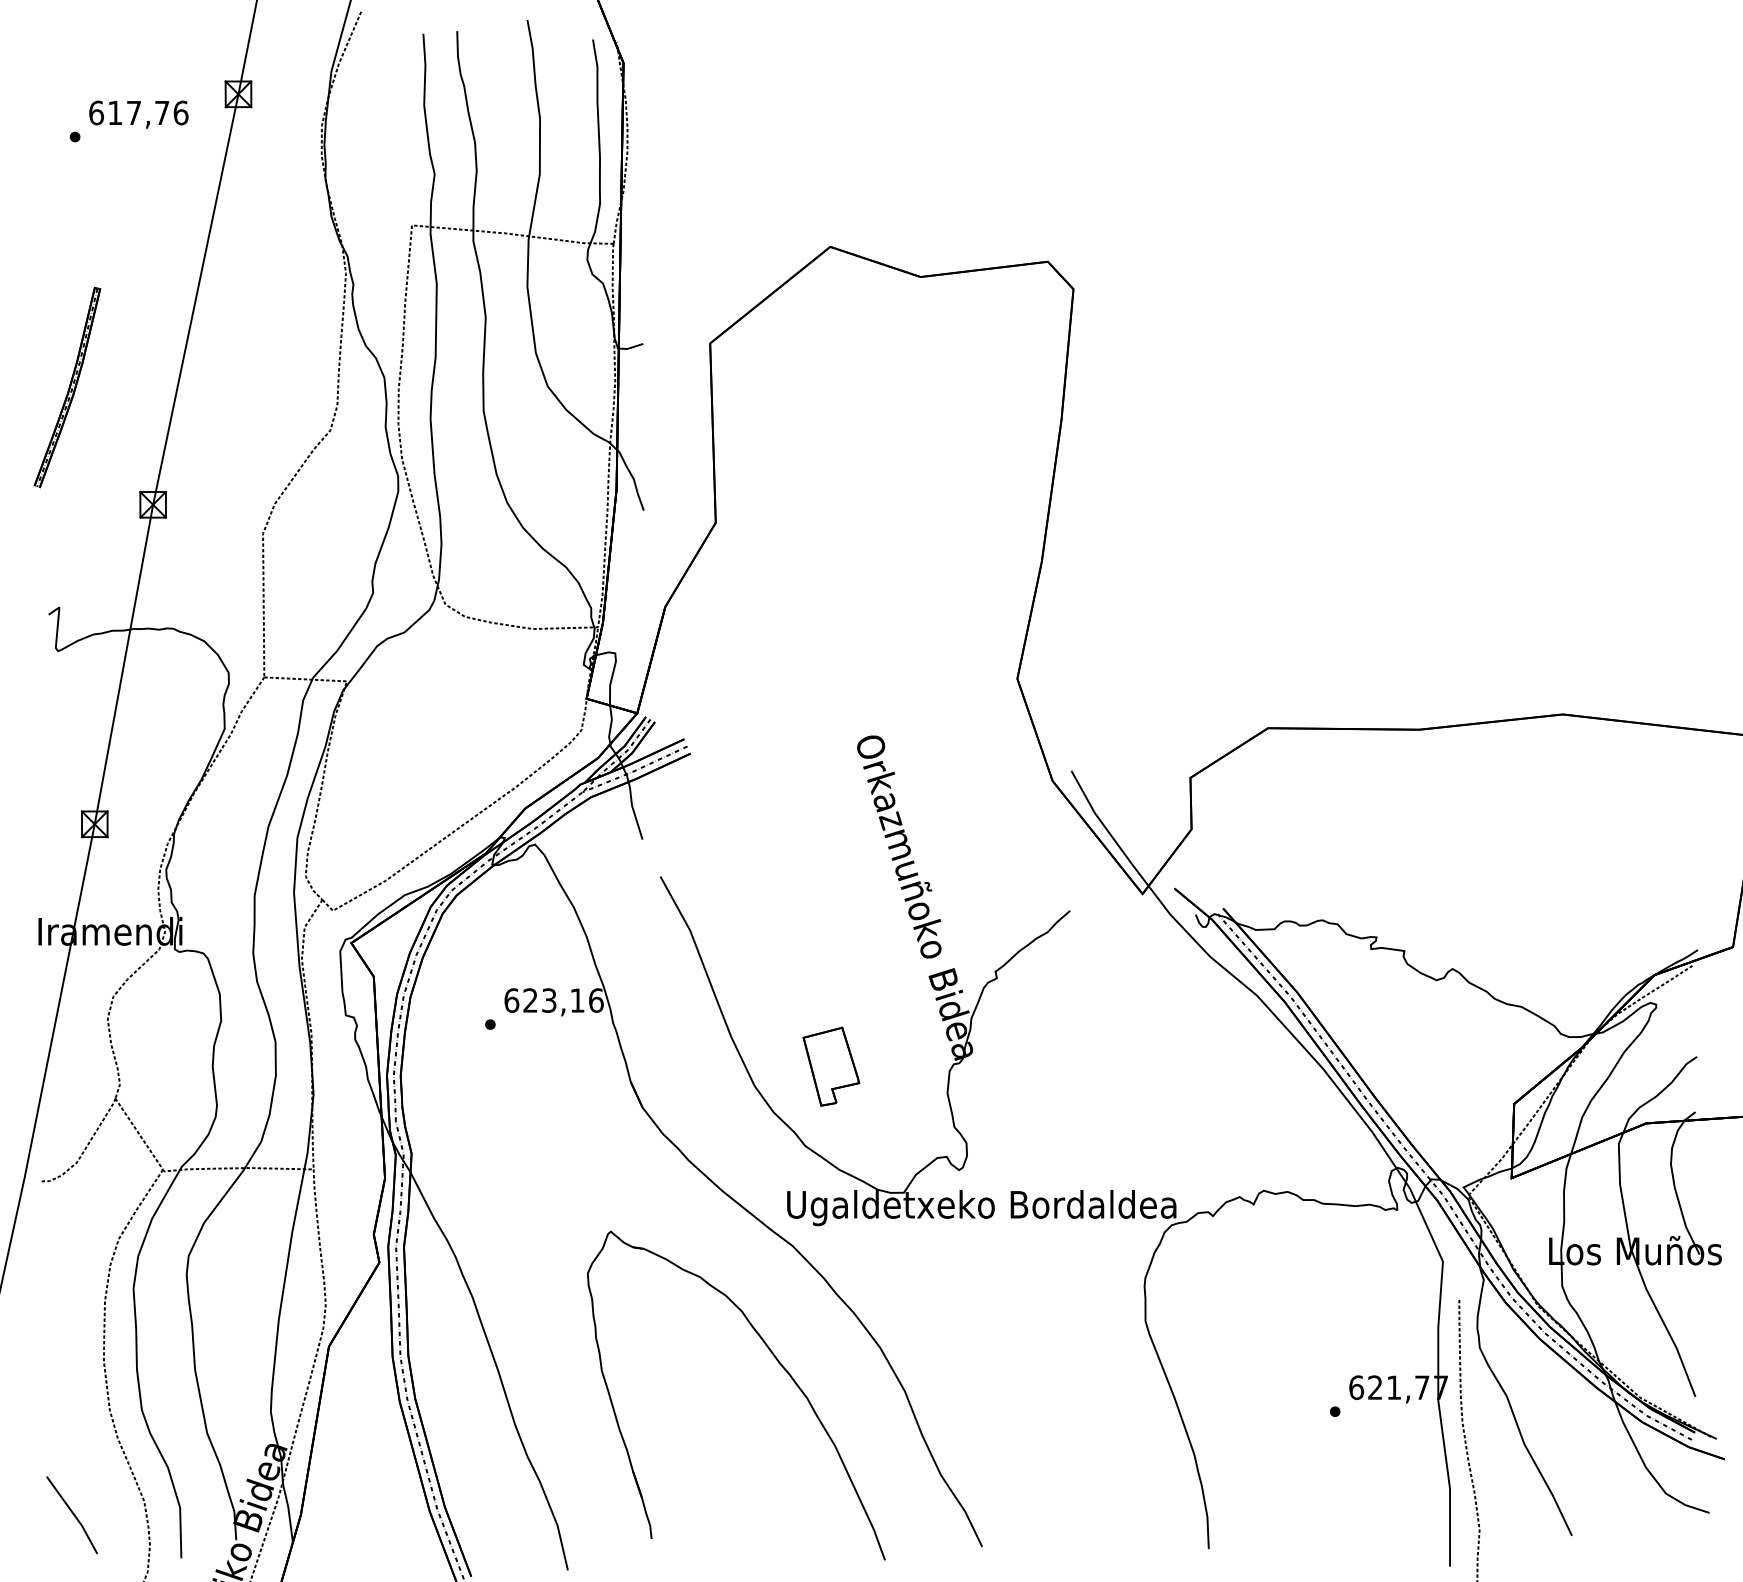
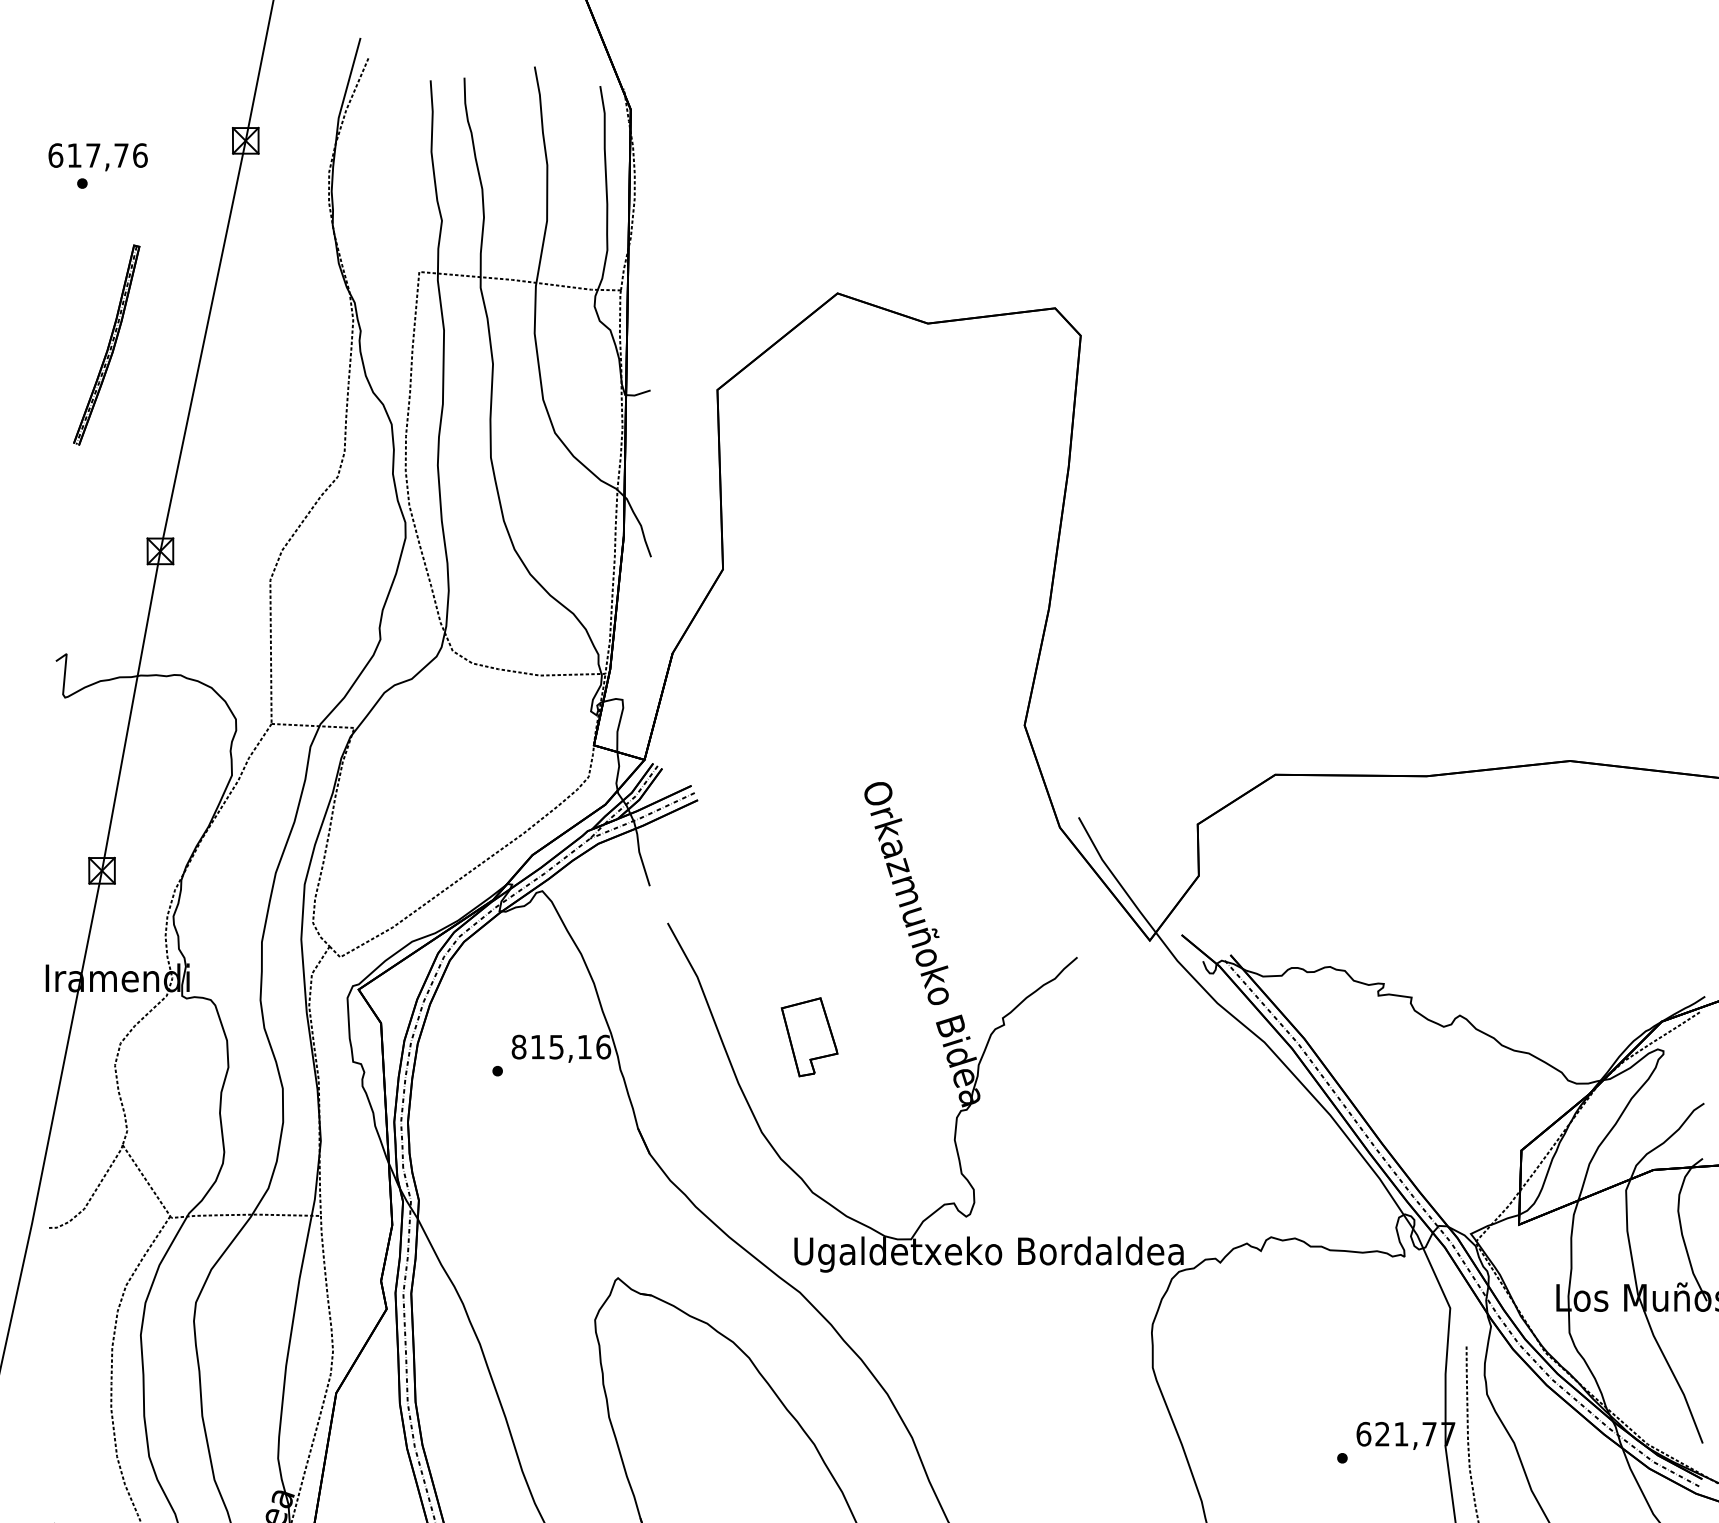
text: (138, 114) -> (97, 157), moved
part: (67, 387) -> (106, 345), moved
text: (530, 1000) -> (537, 1047), 623,16 -> 815,16
part: (831, 1066) -> (809, 1037), moved

